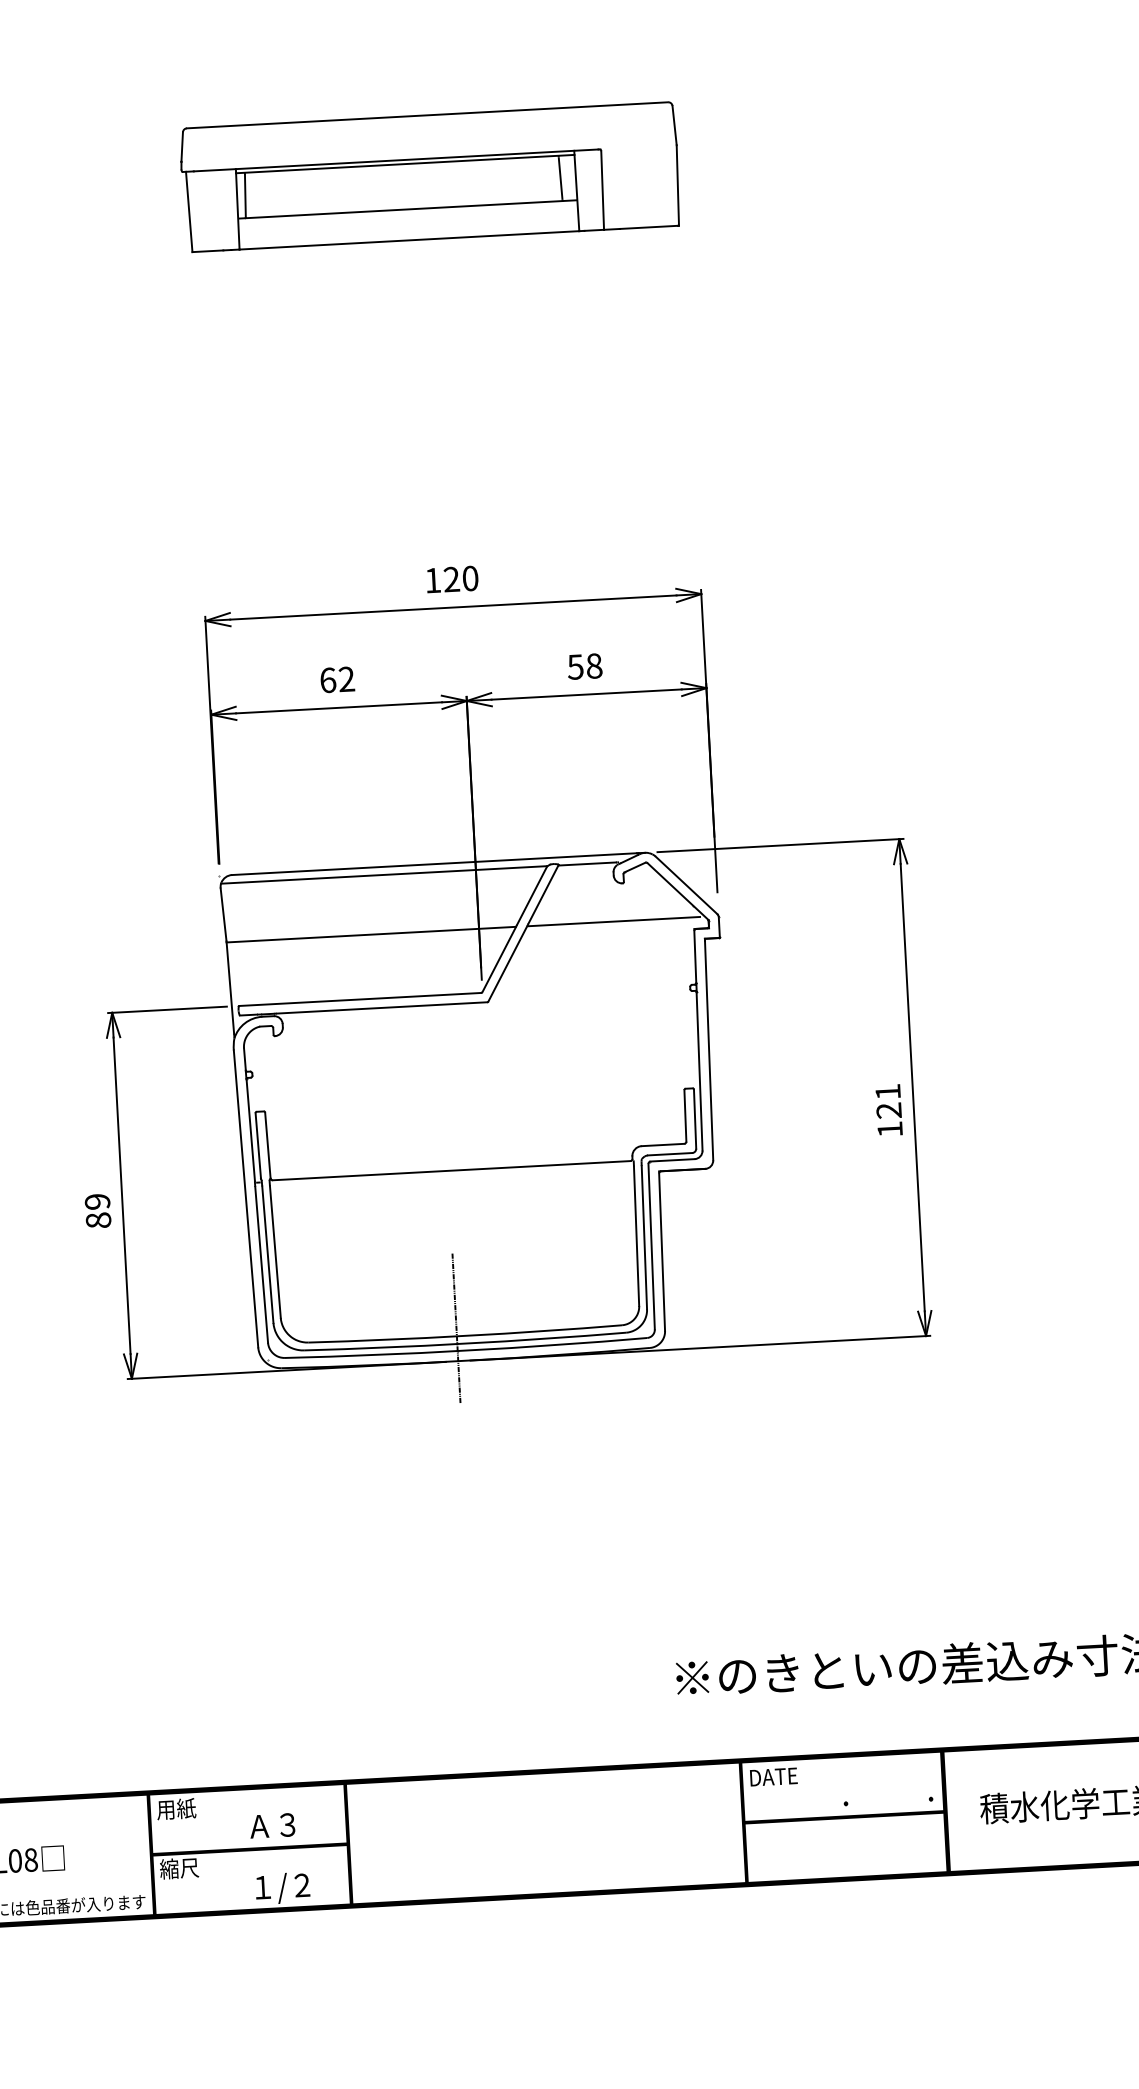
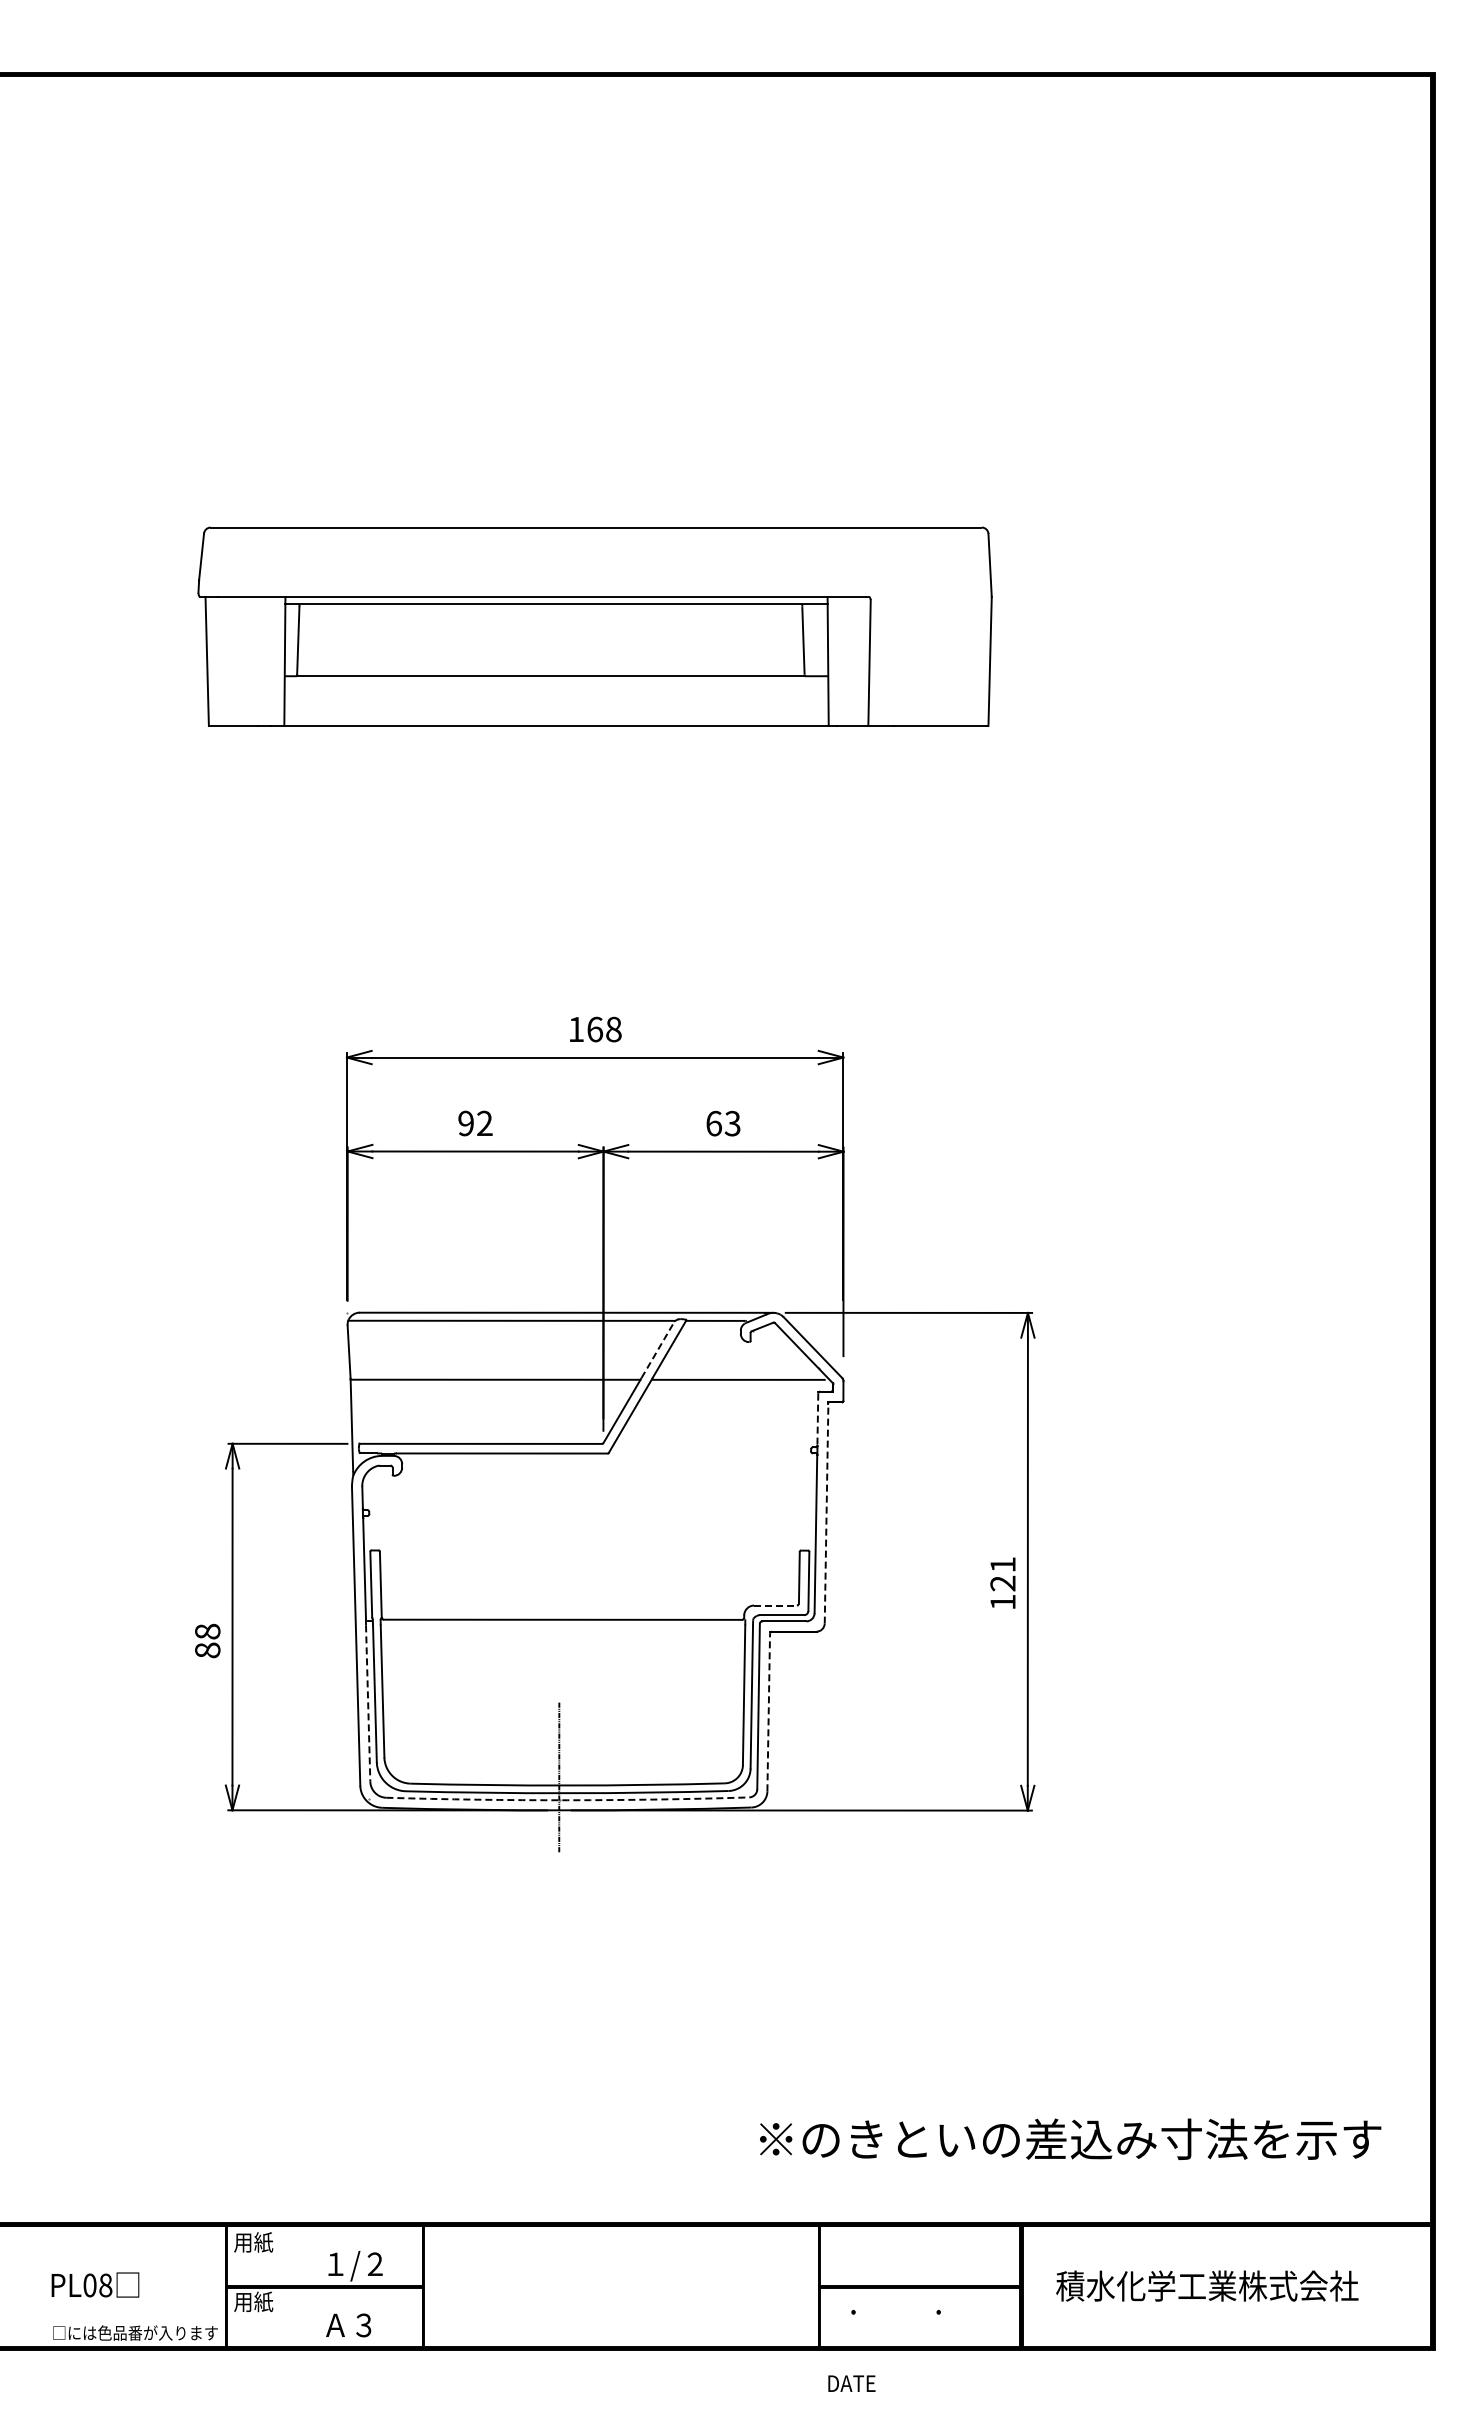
part: (430, 177) -> (595, 626), size x1.6
text: (461, 579) -> (604, 1029), 120 -> 168
text: (585, 666) -> (723, 1123), 58 -> 63
text: (328, 680) -> (466, 1123), 62 -> 92
line: (532, 895) -> (658, 1349), solid -> dashed
line: (695, 957) -> (817, 1420), solid -> dashed
line: (708, 1049) -> (826, 1512), solid -> dashed
line: (664, 1144) -> (776, 1605), solid -> dashed
text: (97, 1201) -> (207, 1631), 89 -> 88
line: (661, 1252) -> (768, 1712), solid -> dashed
line: (262, 1265) -> (368, 1704), solid -> dashed
arc: (465, 1350) -> (567, 1800), solid -> dashed
text: (773, 1776) -> (851, 2383), moved
text: (887, 1801) -> (895, 2312), moved
text: (278, 1826) -> (354, 2265), Ａ３ -> １/２
text: (179, 1868) -> (253, 2301), 縮尺 -> 用紙
text: (281, 1888) -> (354, 2327), １/２ -> Ａ３

